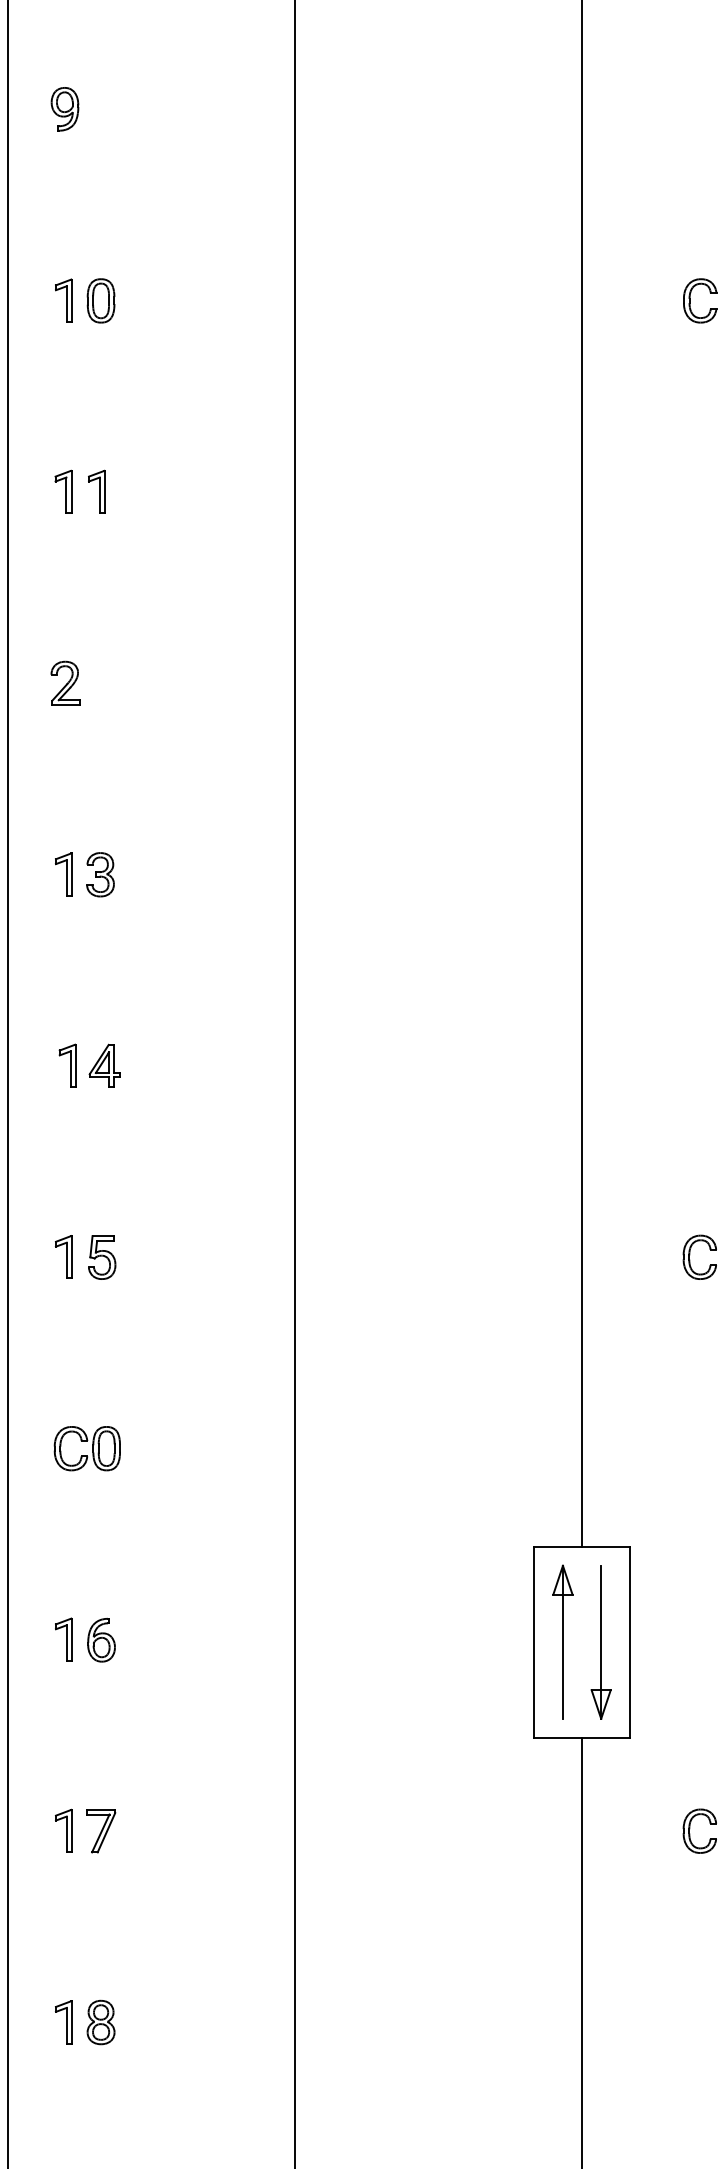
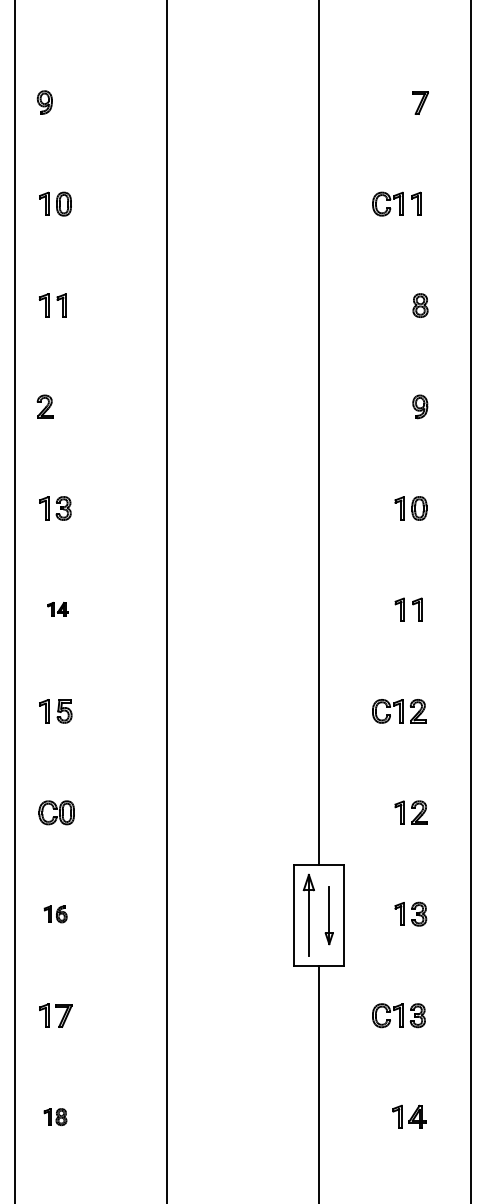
part: (88, 1065) -> (57, 609), size x0.6
part: (85, 1640) -> (55, 914), size x0.7
part: (601, 1642) -> (329, 915), size x0.7
part: (85, 2021) -> (55, 1116), size x0.7

